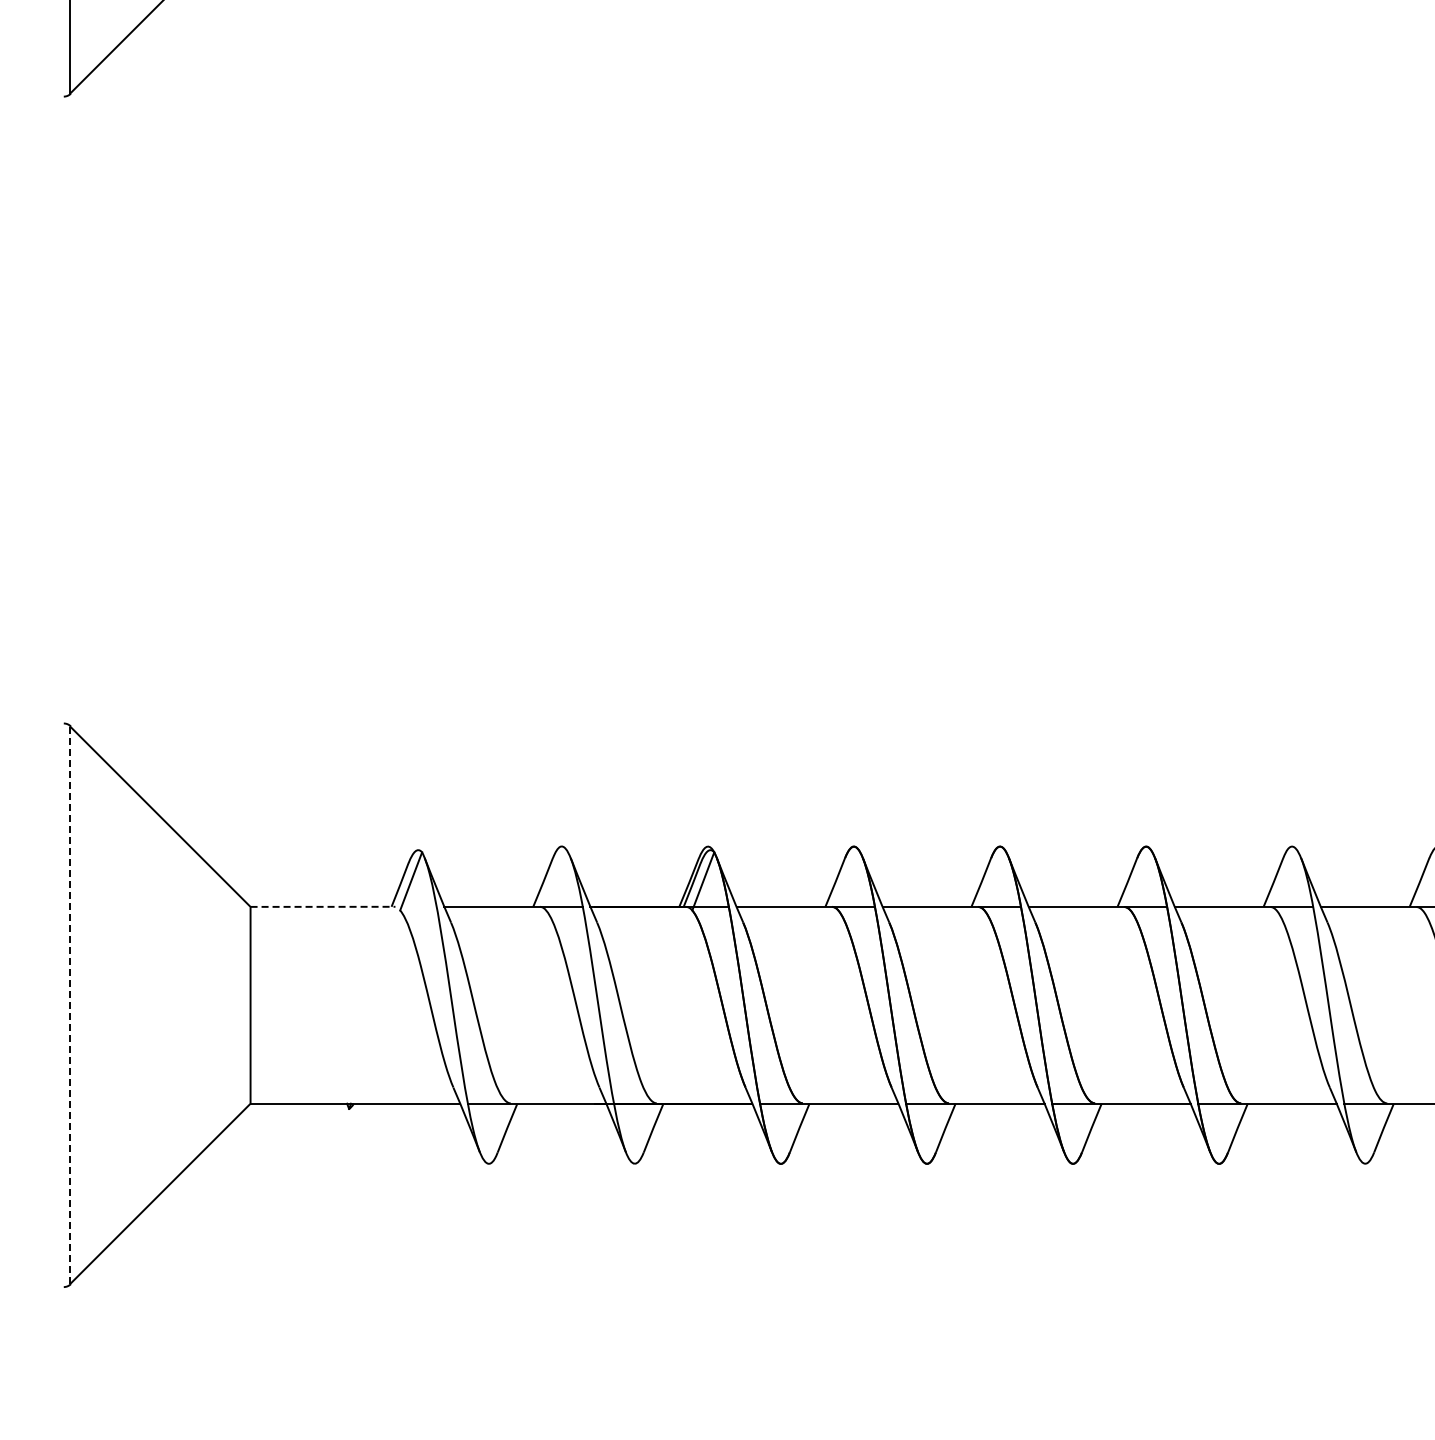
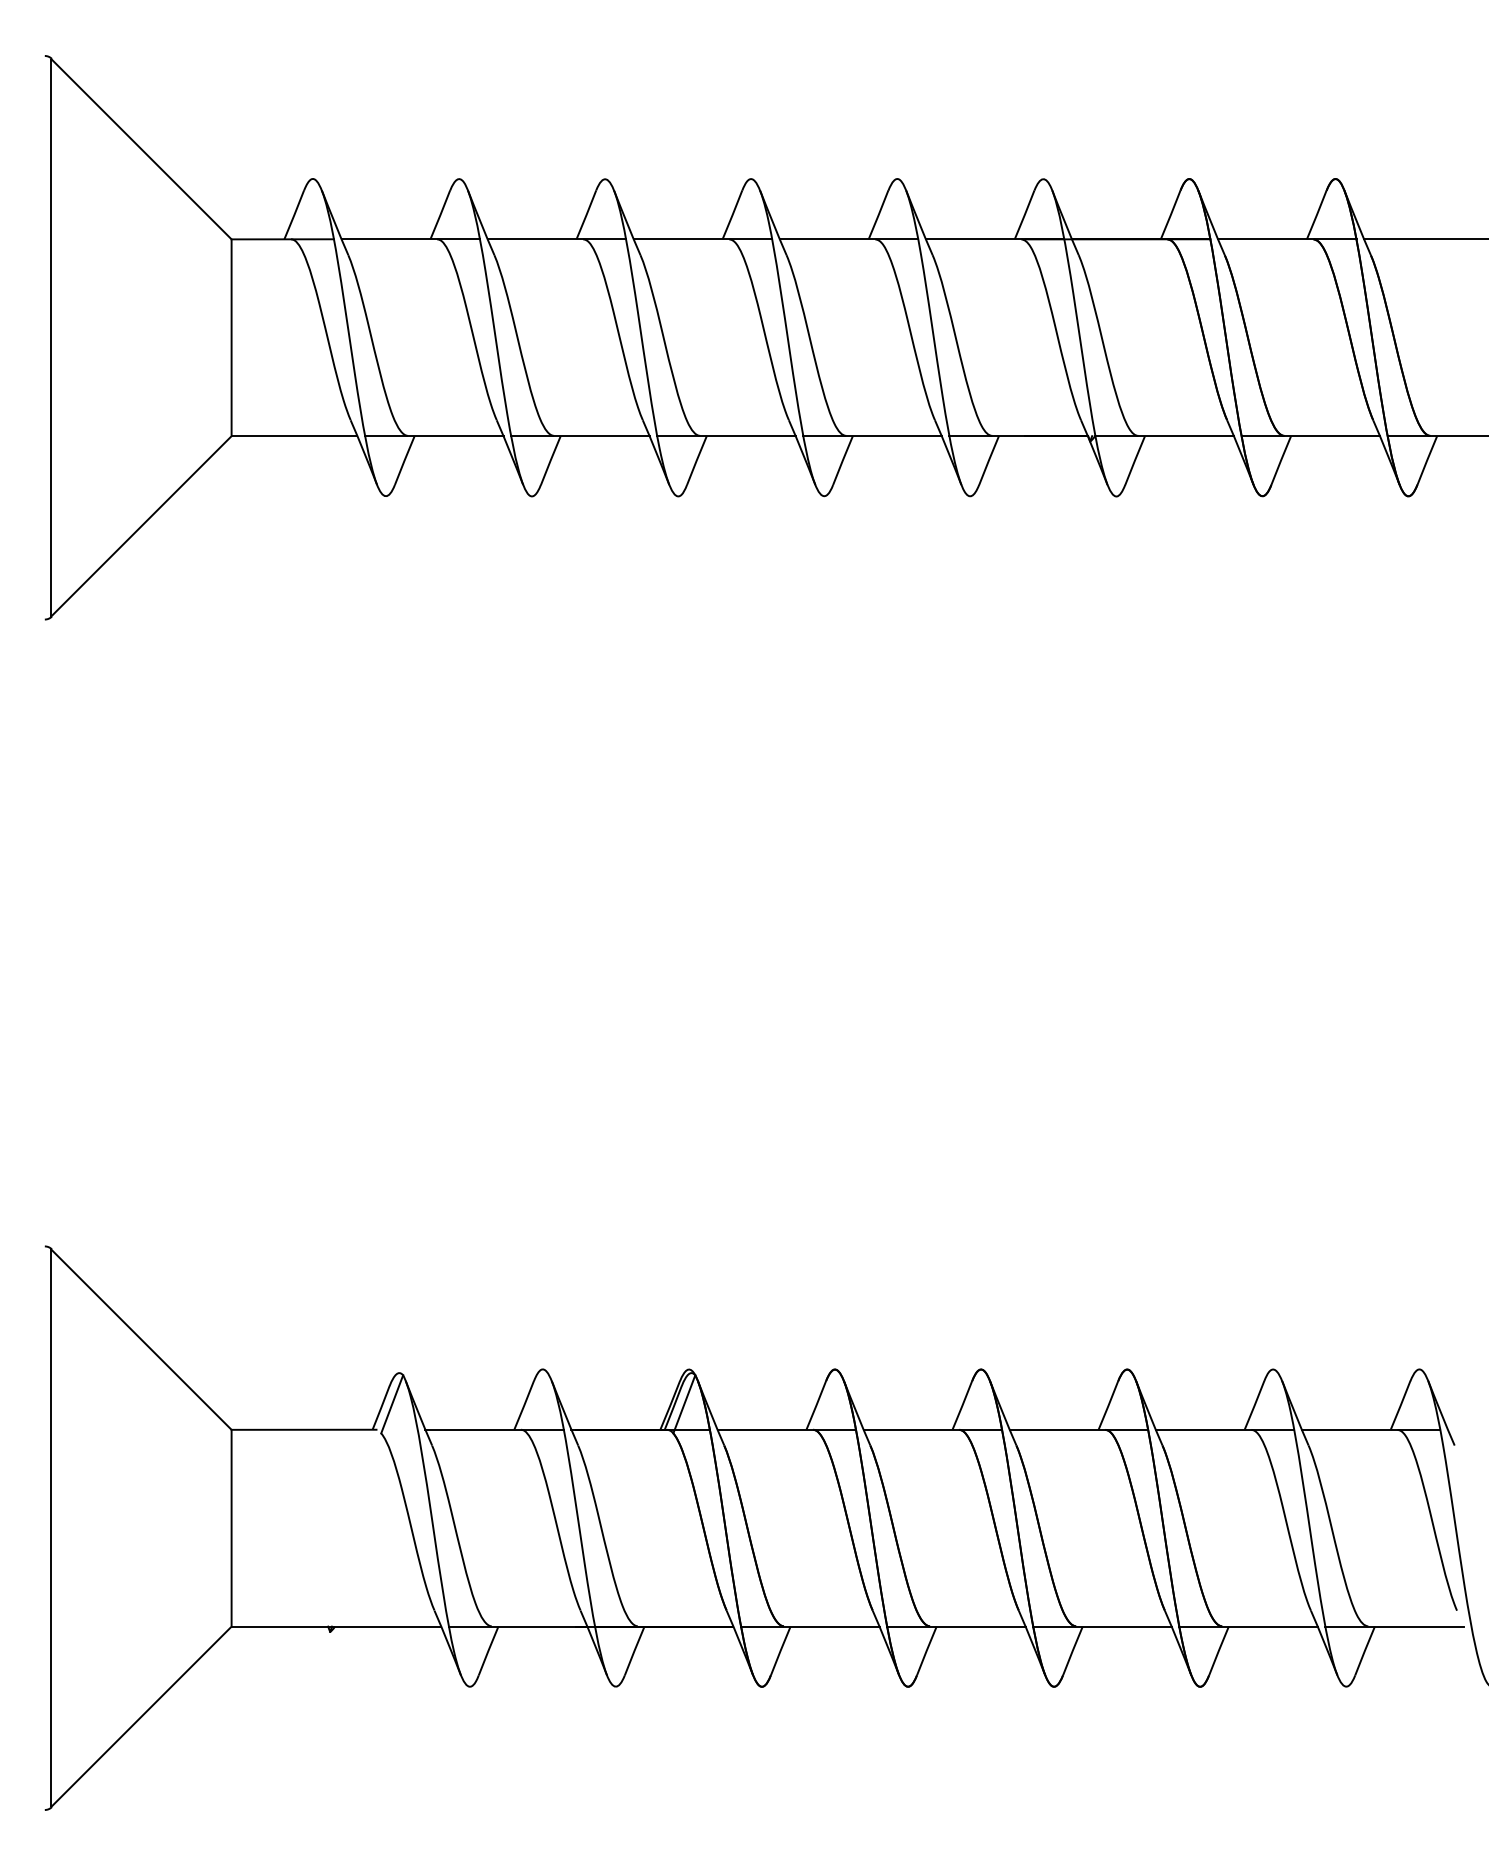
line: (323, 906) -> (304, 1429), dashed -> solid
line: (69, 1004) -> (50, 1527), dashed -> solid

